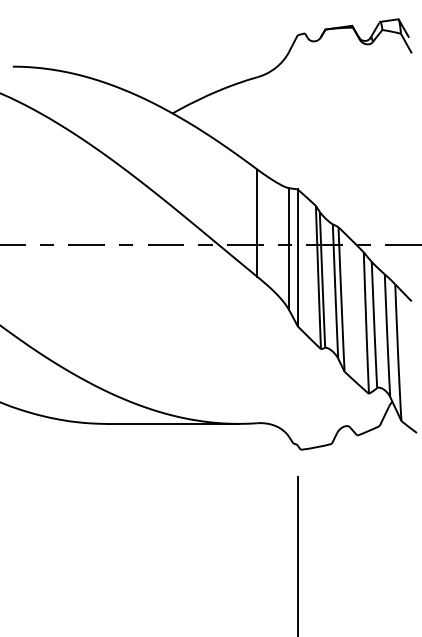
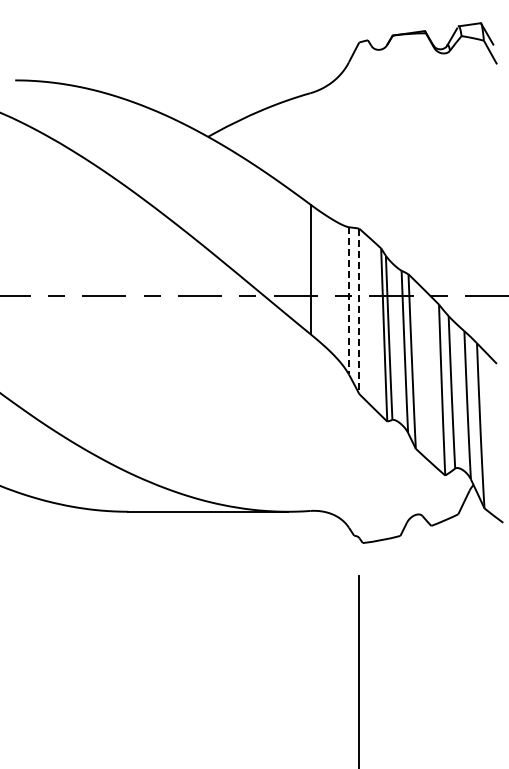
line: (288, 248) -> (348, 300), solid -> dashed
line: (297, 258) -> (359, 311), solid -> dashed

